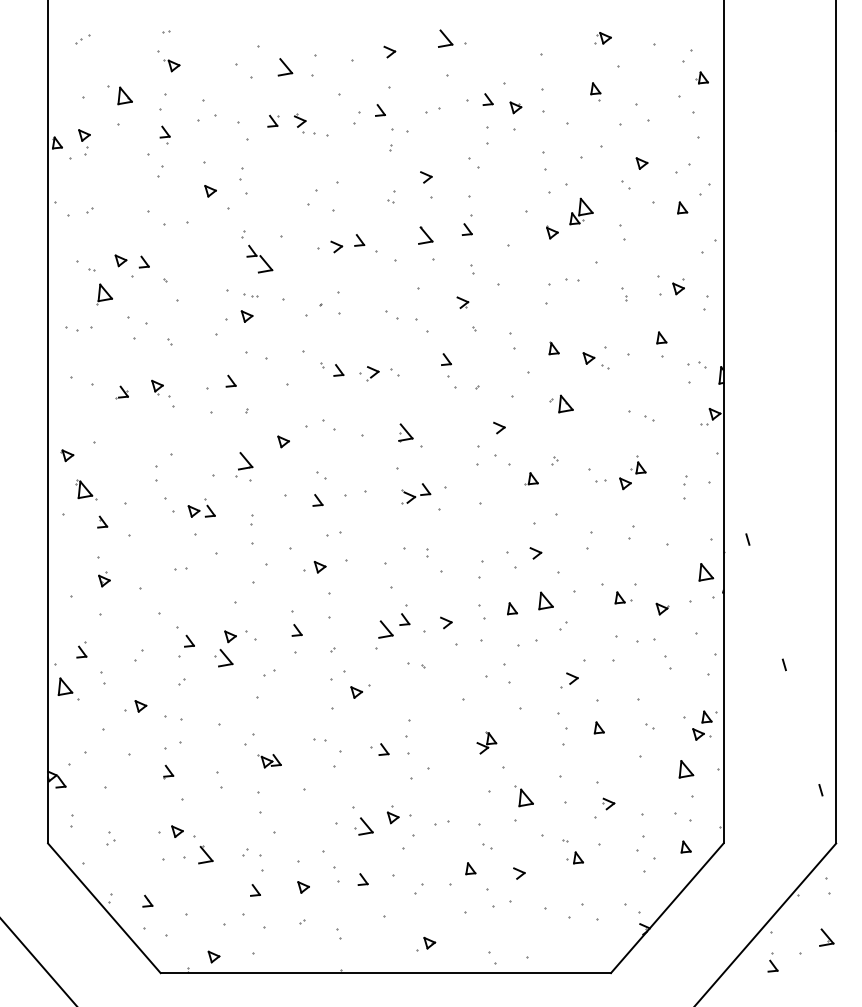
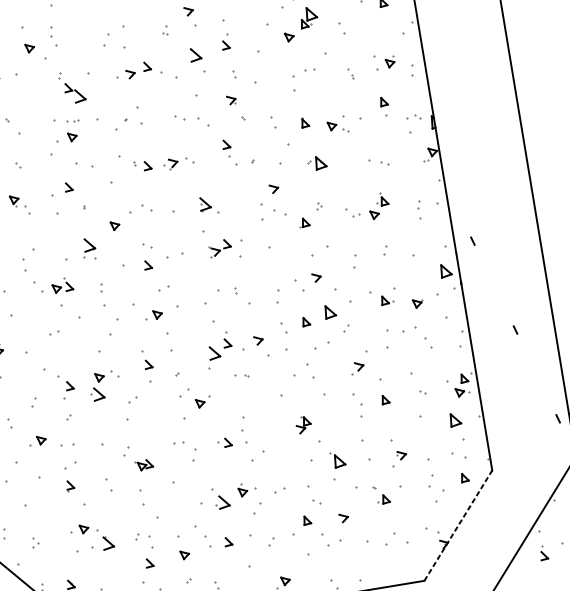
line: (667, 908) -> (458, 525), solid -> dashed

